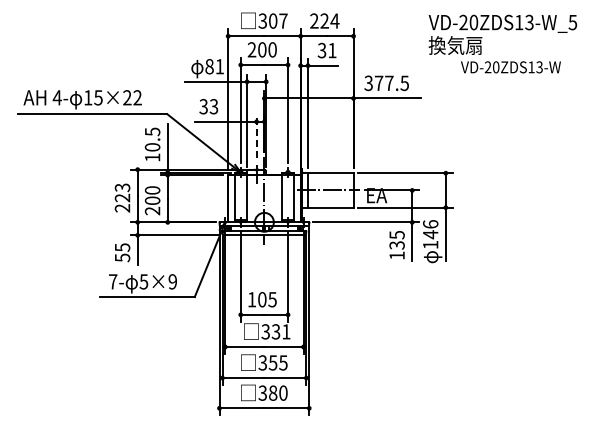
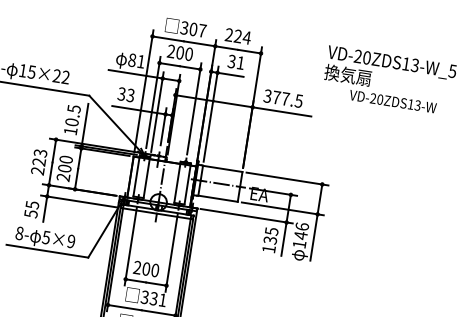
line: (256, 135) -> (163, 126), dashed -> solid
text: (113, 281) -> (20, 233), 7- -> 8-
text: (261, 299) -> (145, 268), 105 -> 200

